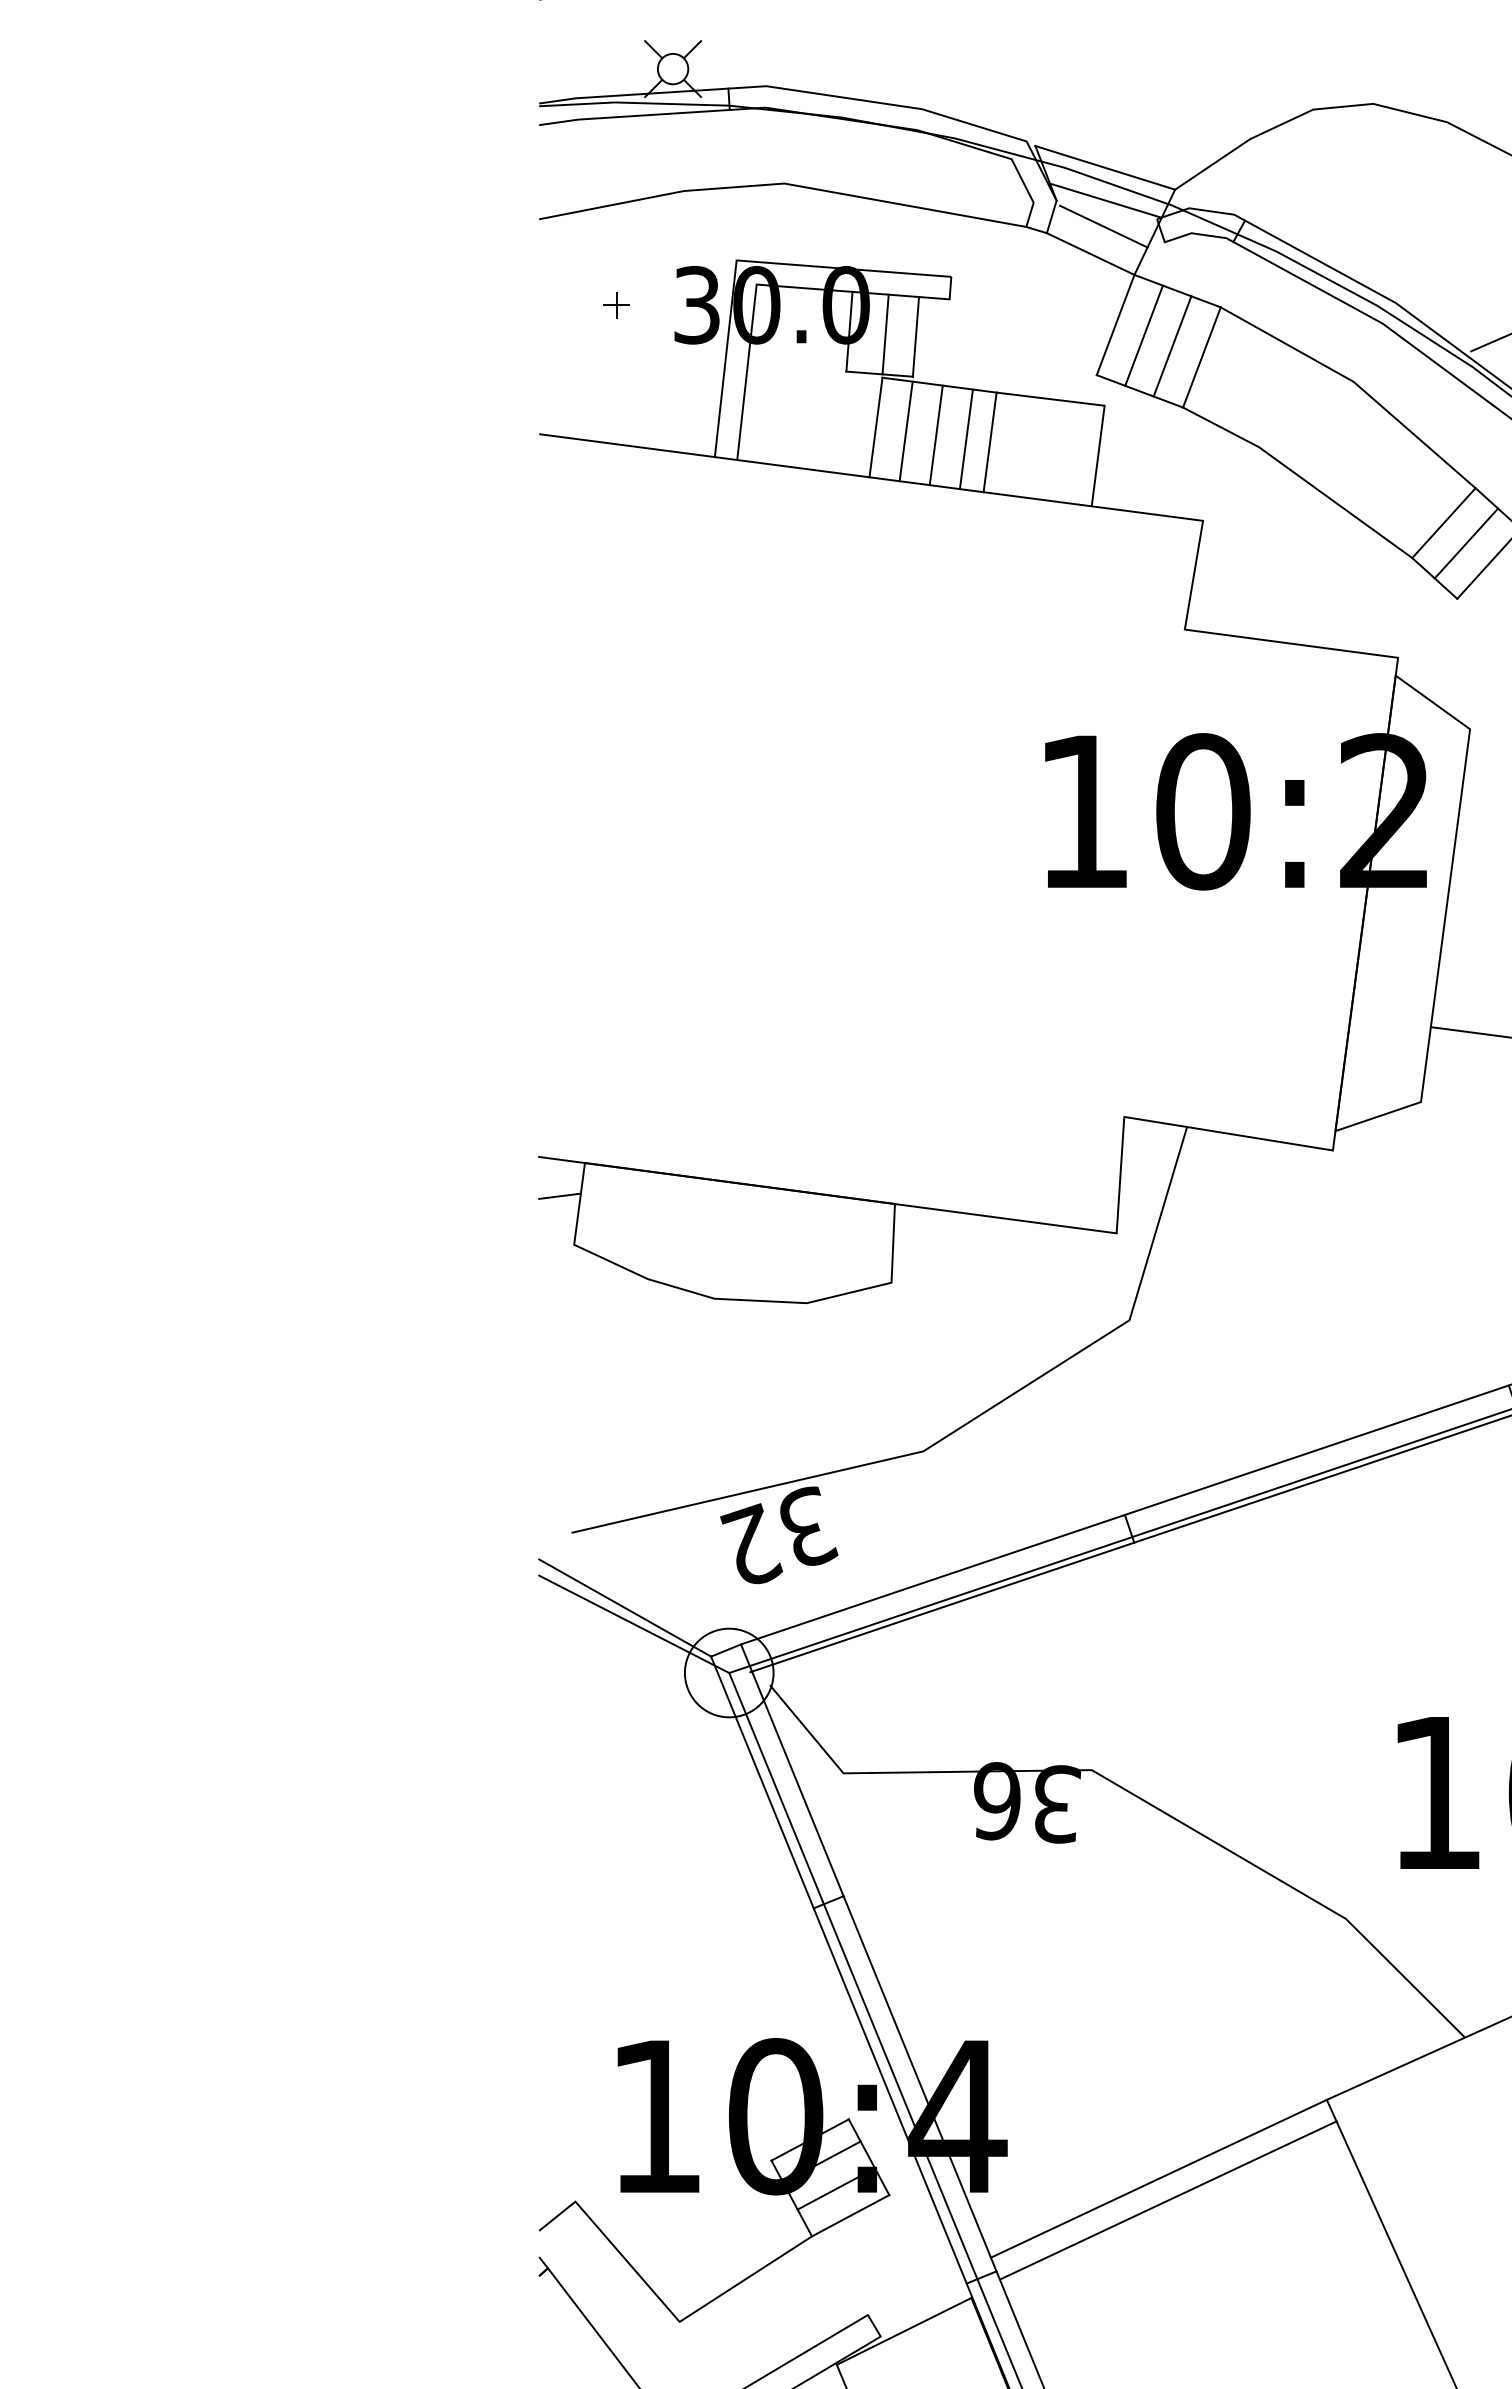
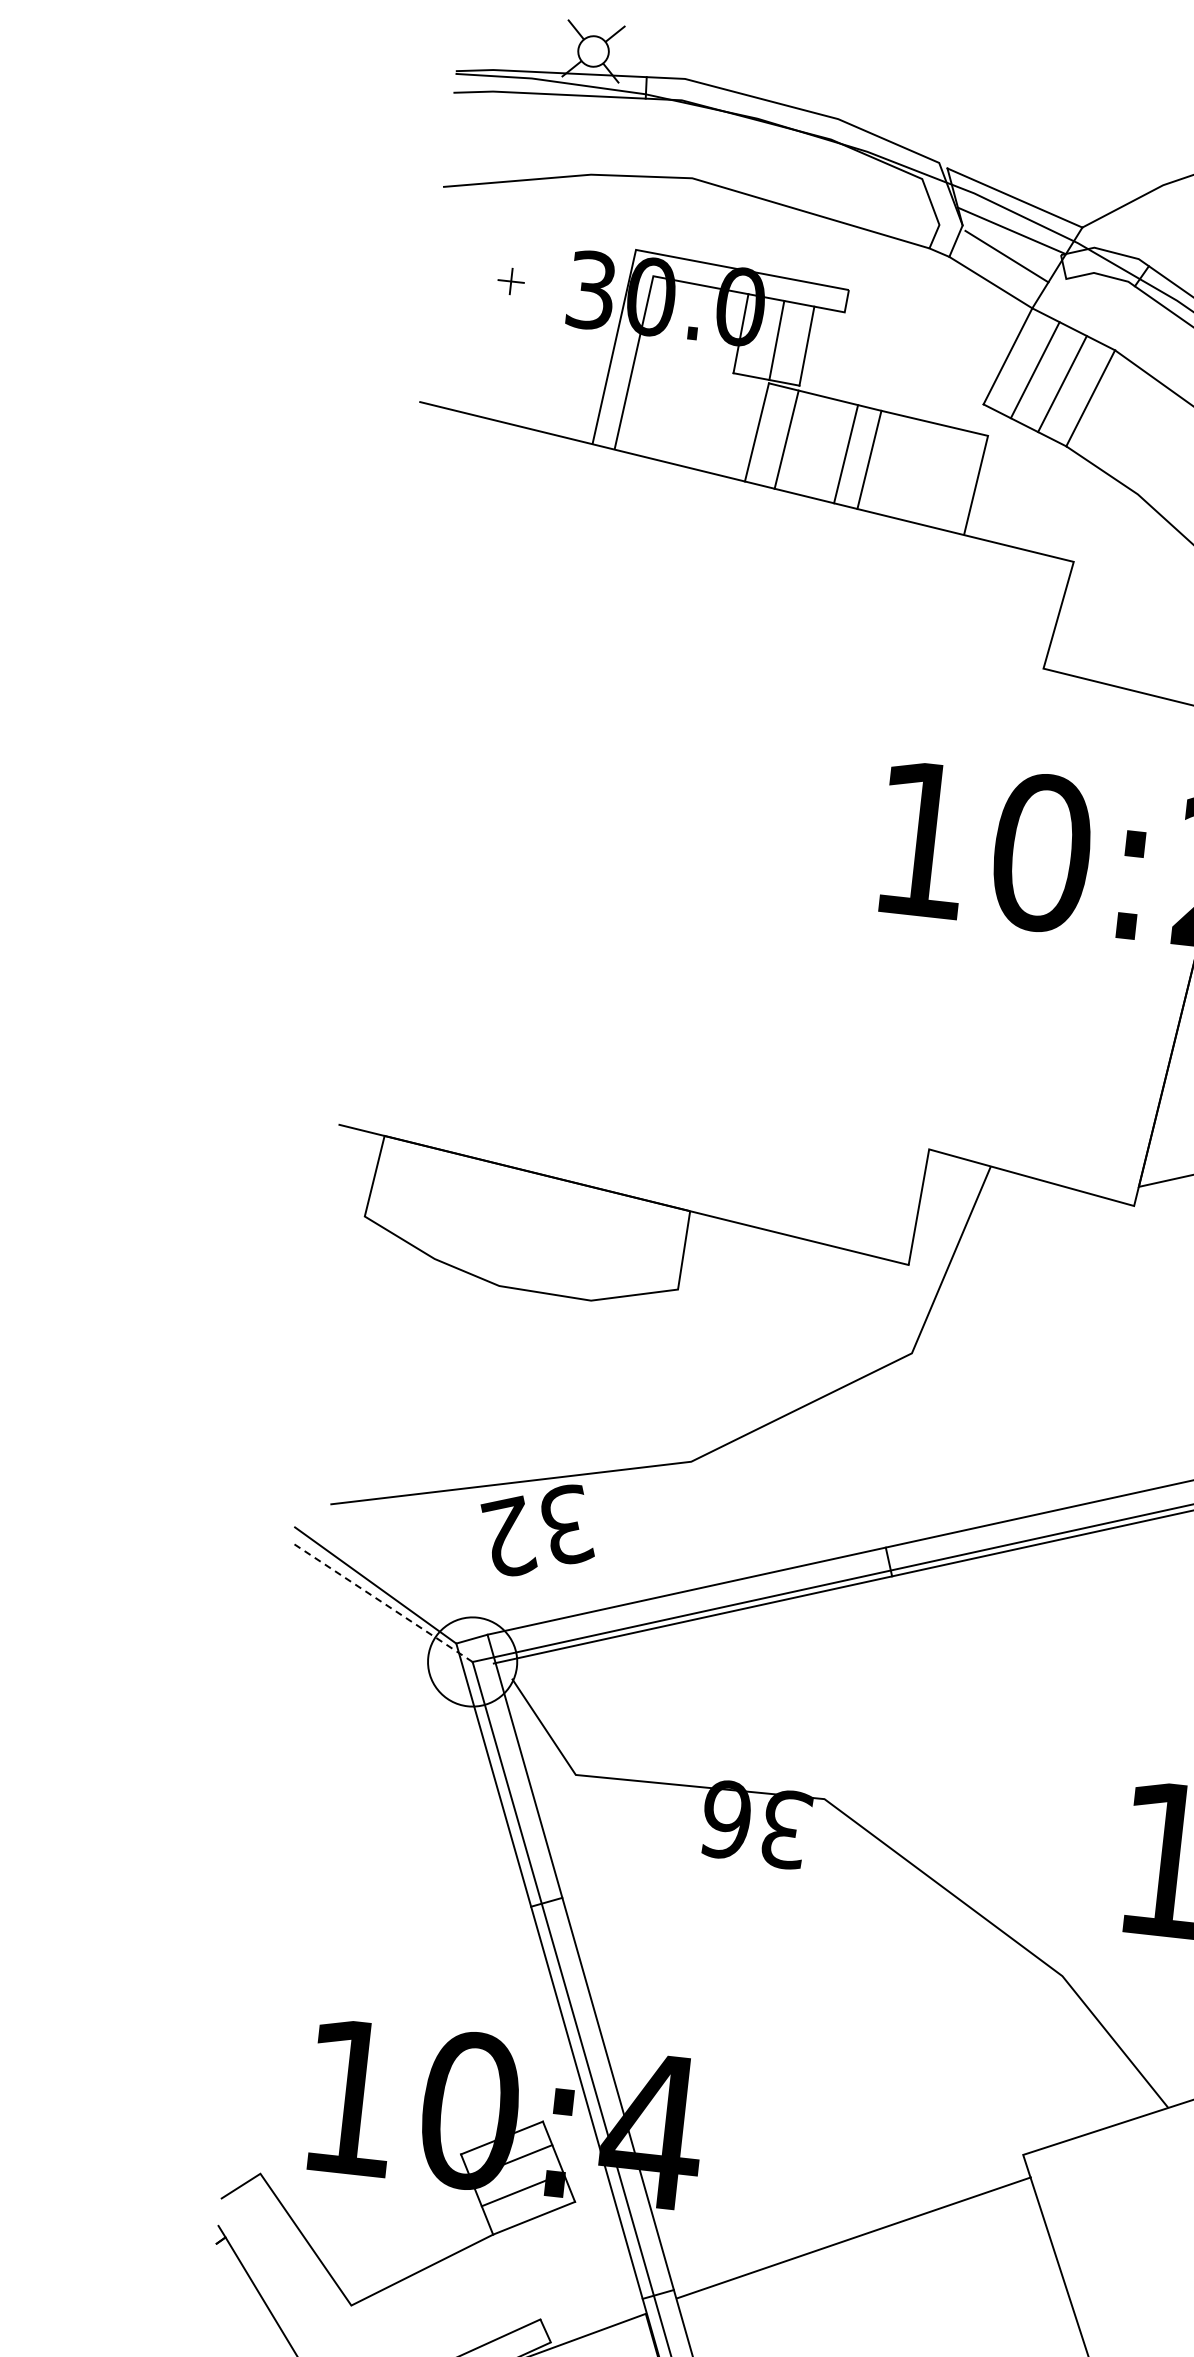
line: (935, 435) -> (815, 446), removed
line: (559, 1195) -> (355, 1165), removed
line: (634, 1624) -> (383, 1603), solid -> dashed
line: (1158, 2178) -> (846, 2214), removed

